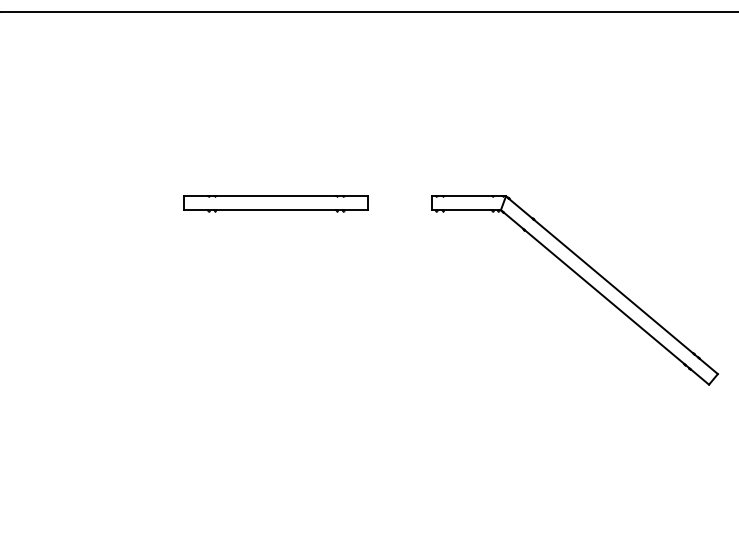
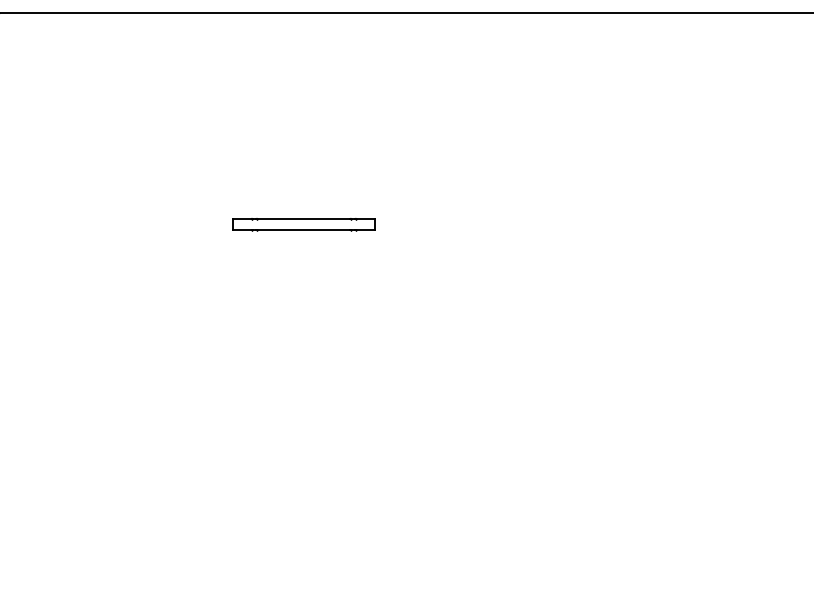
part: (275, 203) -> (303, 224), size x0.7
part: (580, 278) -> (639, 307), removed

